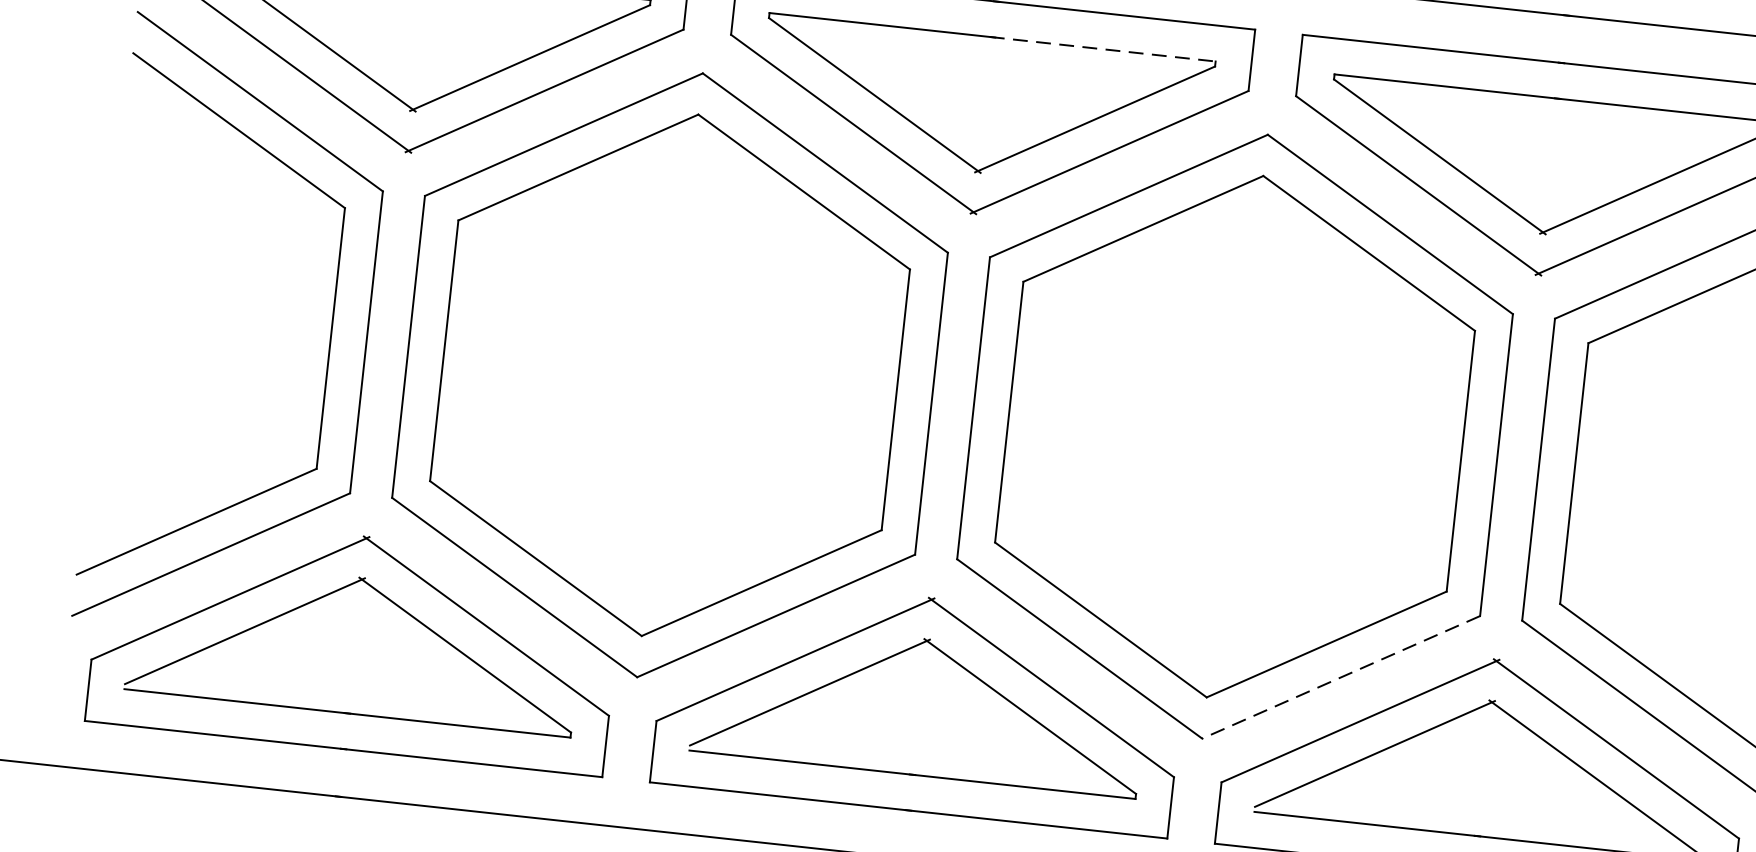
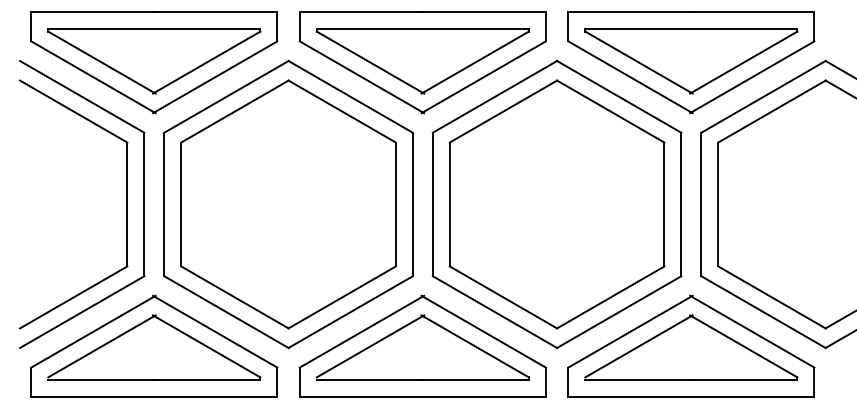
line: (1103, 49) -> (475, 29), dashed -> solid
line: (1341, 678) -> (619, 312), dashed -> solid

